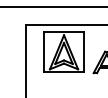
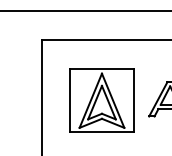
part: (63, 51) -> (101, 99), moved

